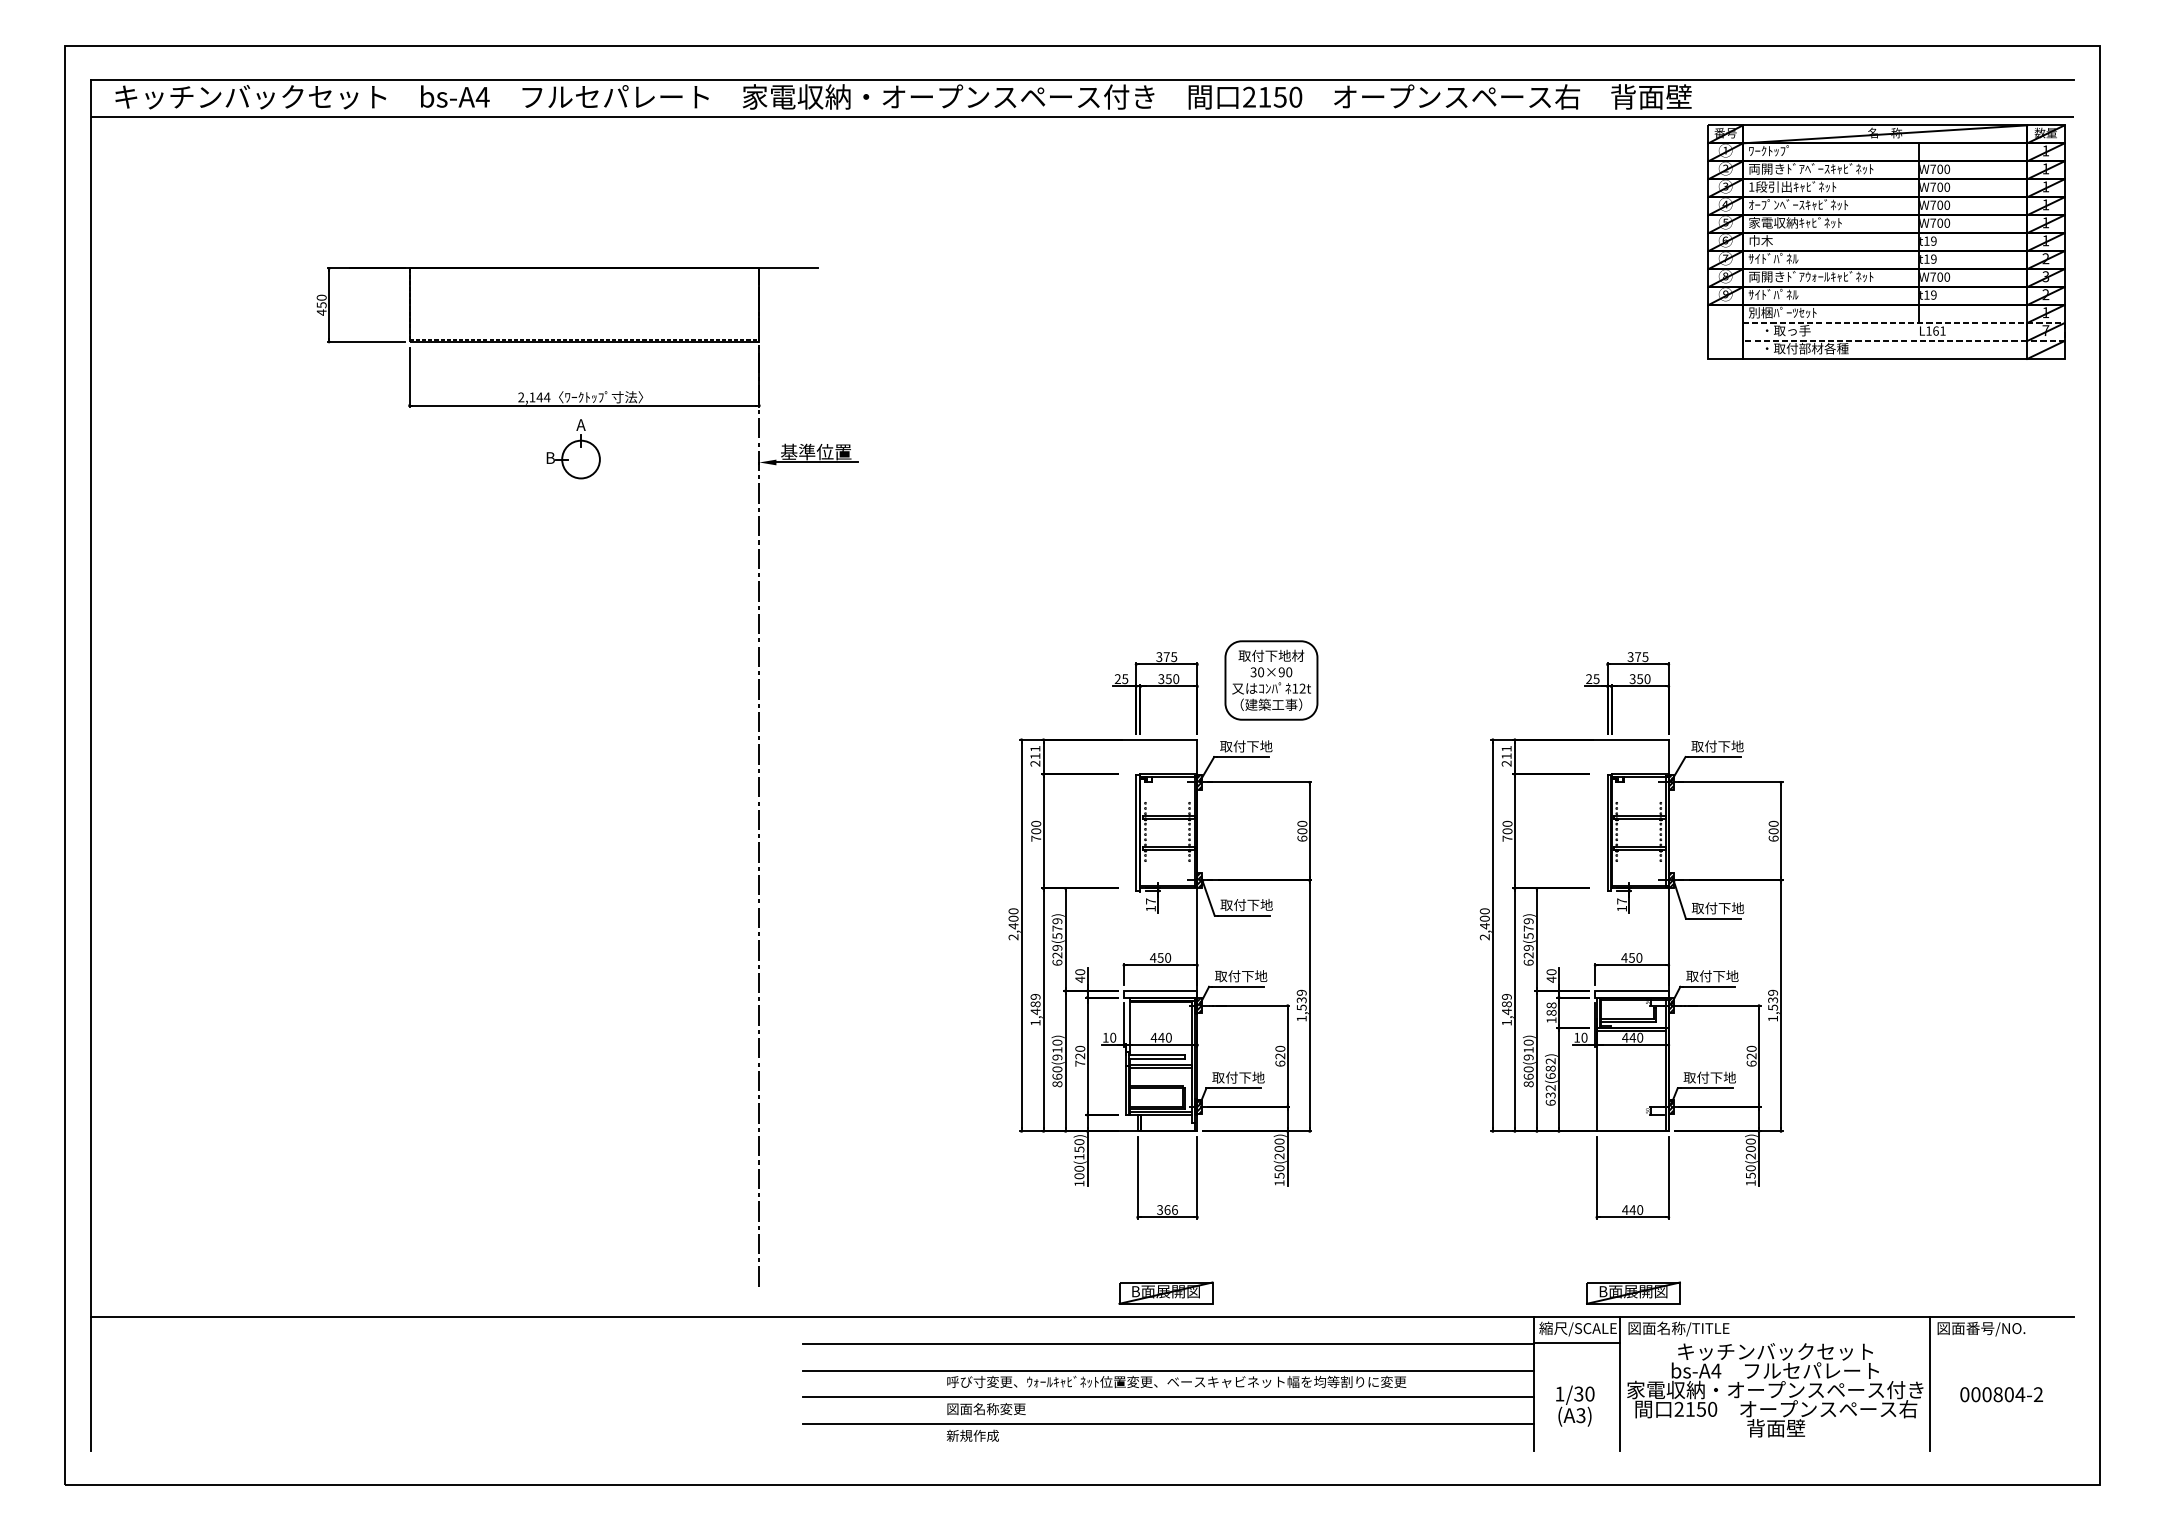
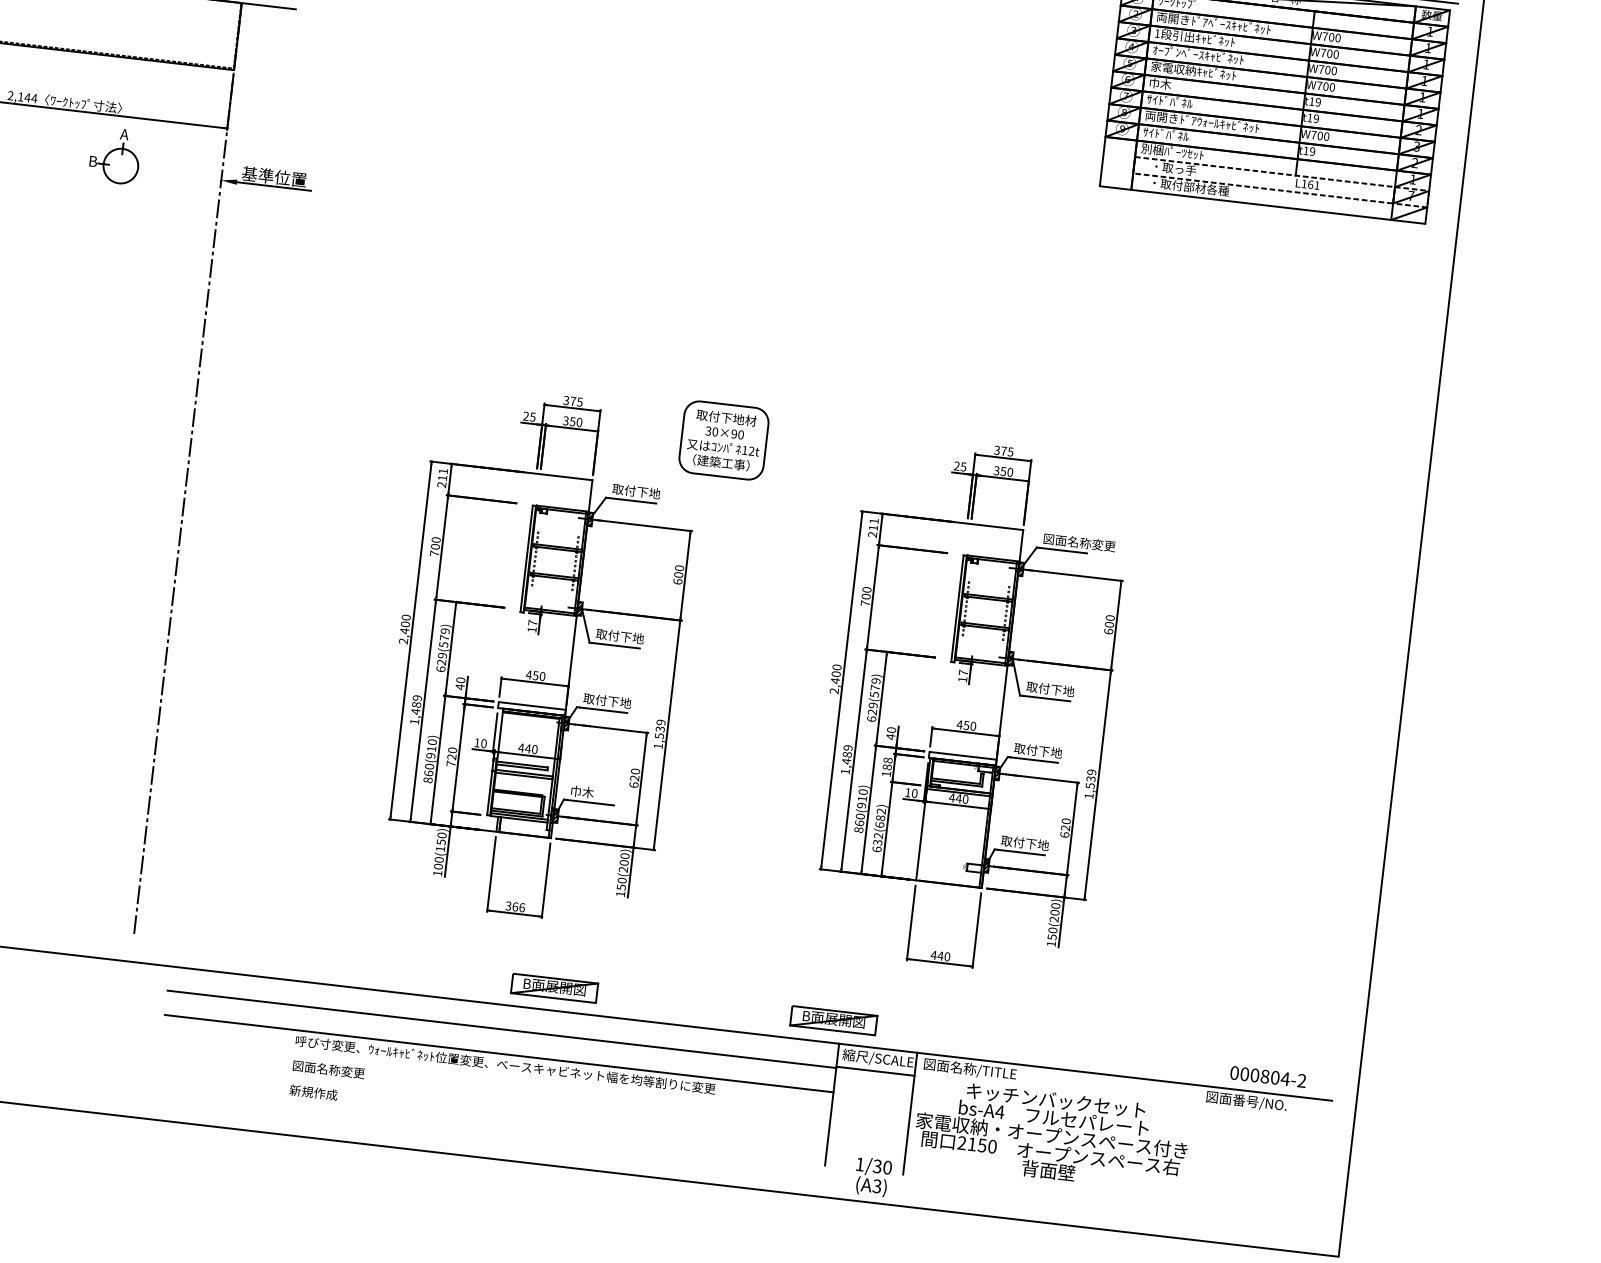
part: (573, 449) -> (115, 156), moved
part: (1271, 680) -> (724, 440), moved
text: (1730, 746) -> (1078, 542), 取付下地 -> 図面名称変更
text: (1238, 1077) -> (594, 793), 取付下地 -> 巾木
part: (1165, 1292) -> (554, 987), moved
part: (1633, 1292) -> (833, 1020), moved
line: (1929, 1383) -> (1193, 1145), removed
text: (2001, 1394) -> (1268, 1076), moved
line: (1168, 1397) -> (496, 1078), removed
text: (1575, 1405) -> (873, 1176), moved
line: (1168, 1423) -> (493, 1102), removed

